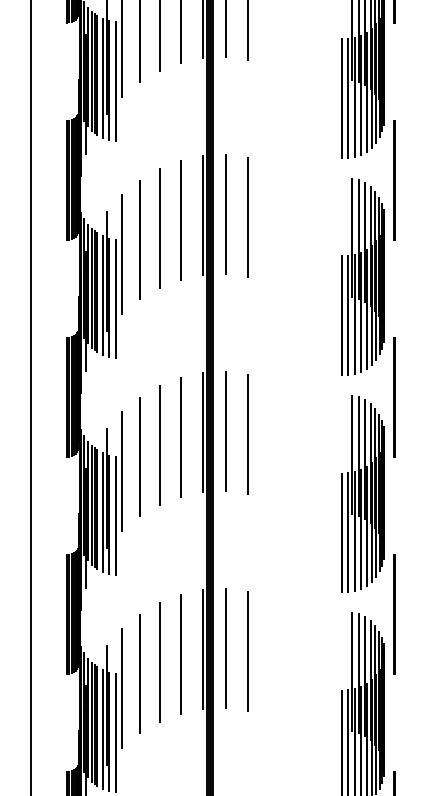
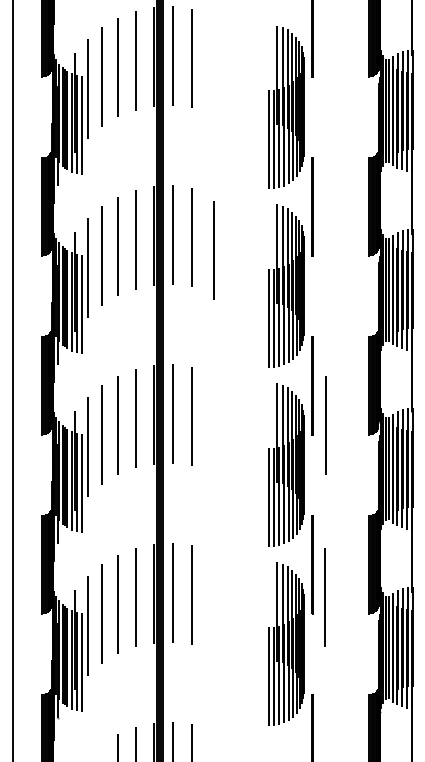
line: (274, 233) -> (213, 250), added
line: (410, 445) -> (325, 425), added
line: (409, 654) -> (324, 597), added

